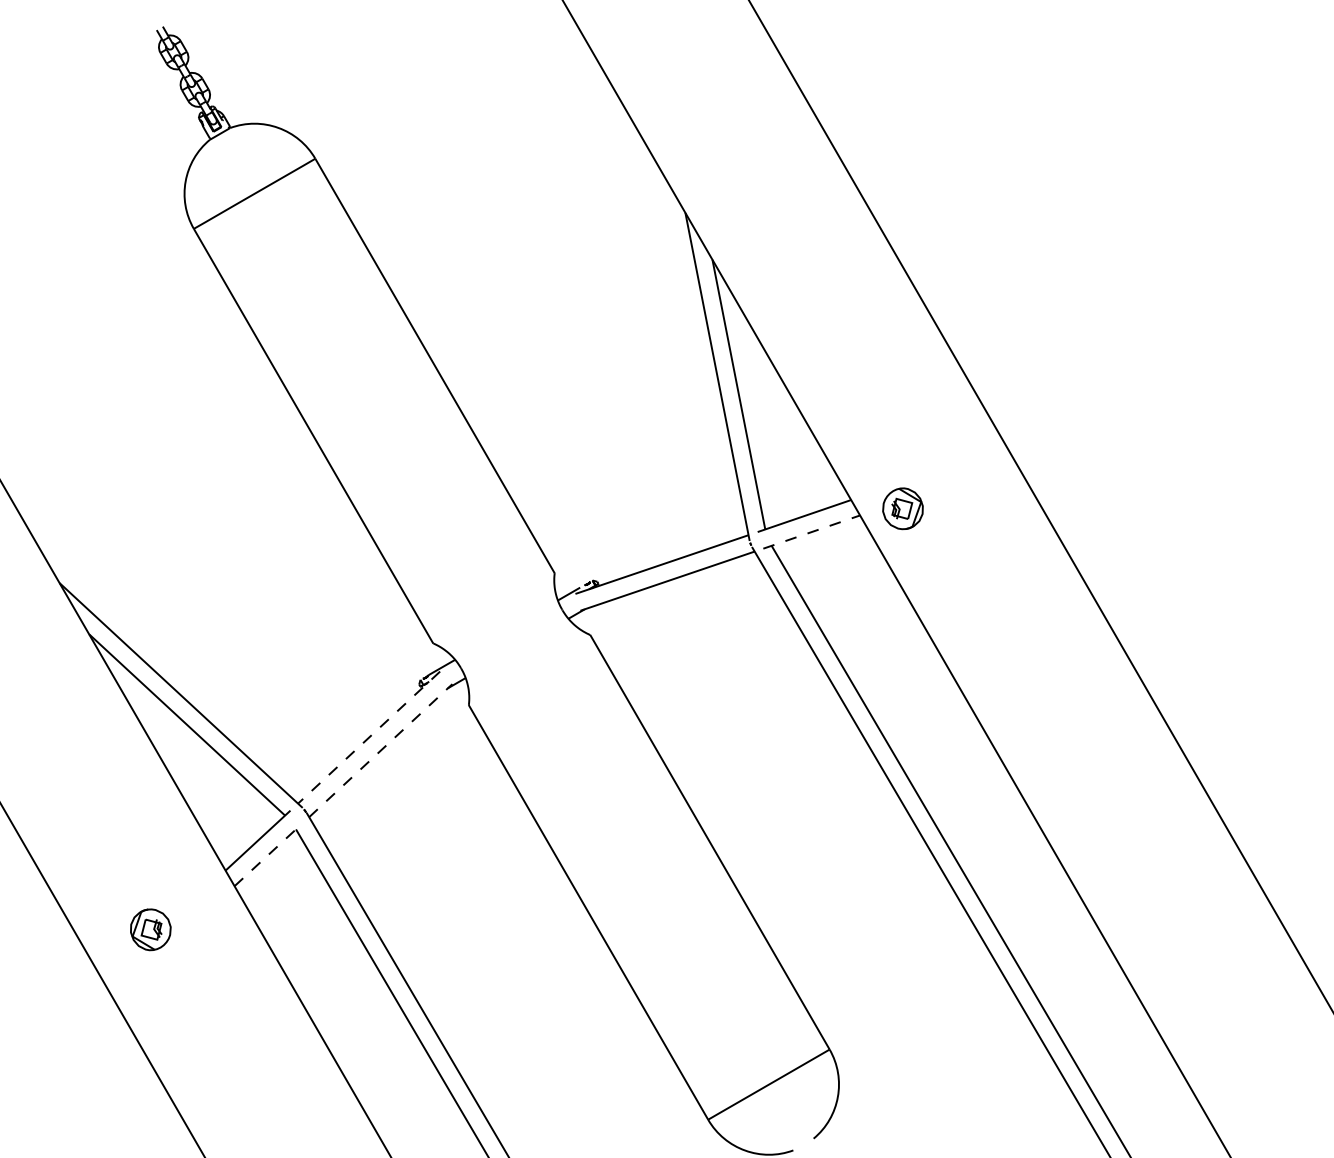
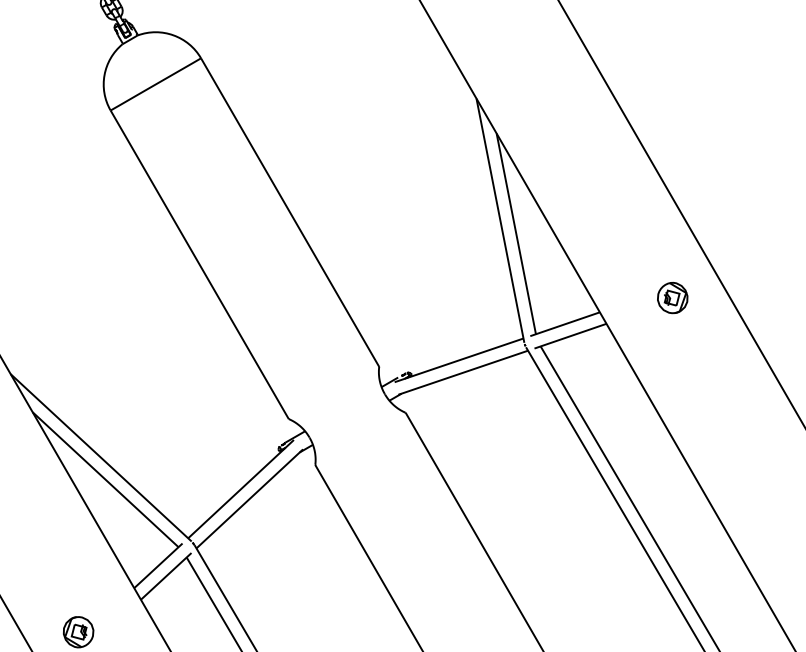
part: (902, 508) -> (672, 297), moved
line: (812, 531) -> (571, 335), dashed -> solid
line: (369, 737) -> (241, 489), dashed -> solid
line: (380, 750) -> (249, 498), dashed -> solid
line: (268, 854) -> (166, 576), dashed -> solid

